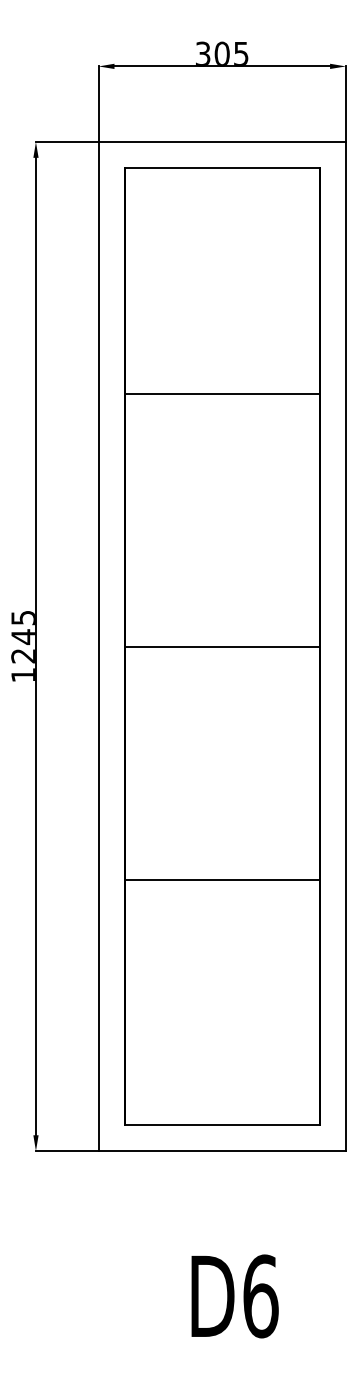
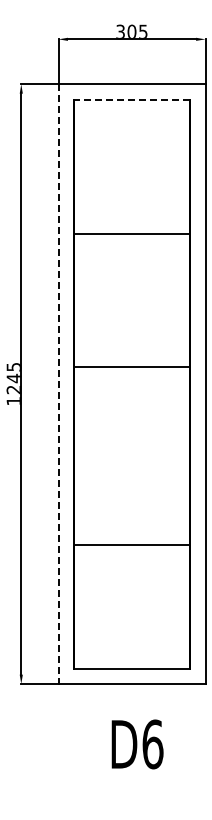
line: (221, 167) -> (131, 99), solid -> dashed
line: (98, 647) -> (58, 384), solid -> dashed
line: (221, 647) -> (131, 367), moved
line: (221, 879) -> (131, 544), moved
text: (234, 1296) -> (137, 744), moved

